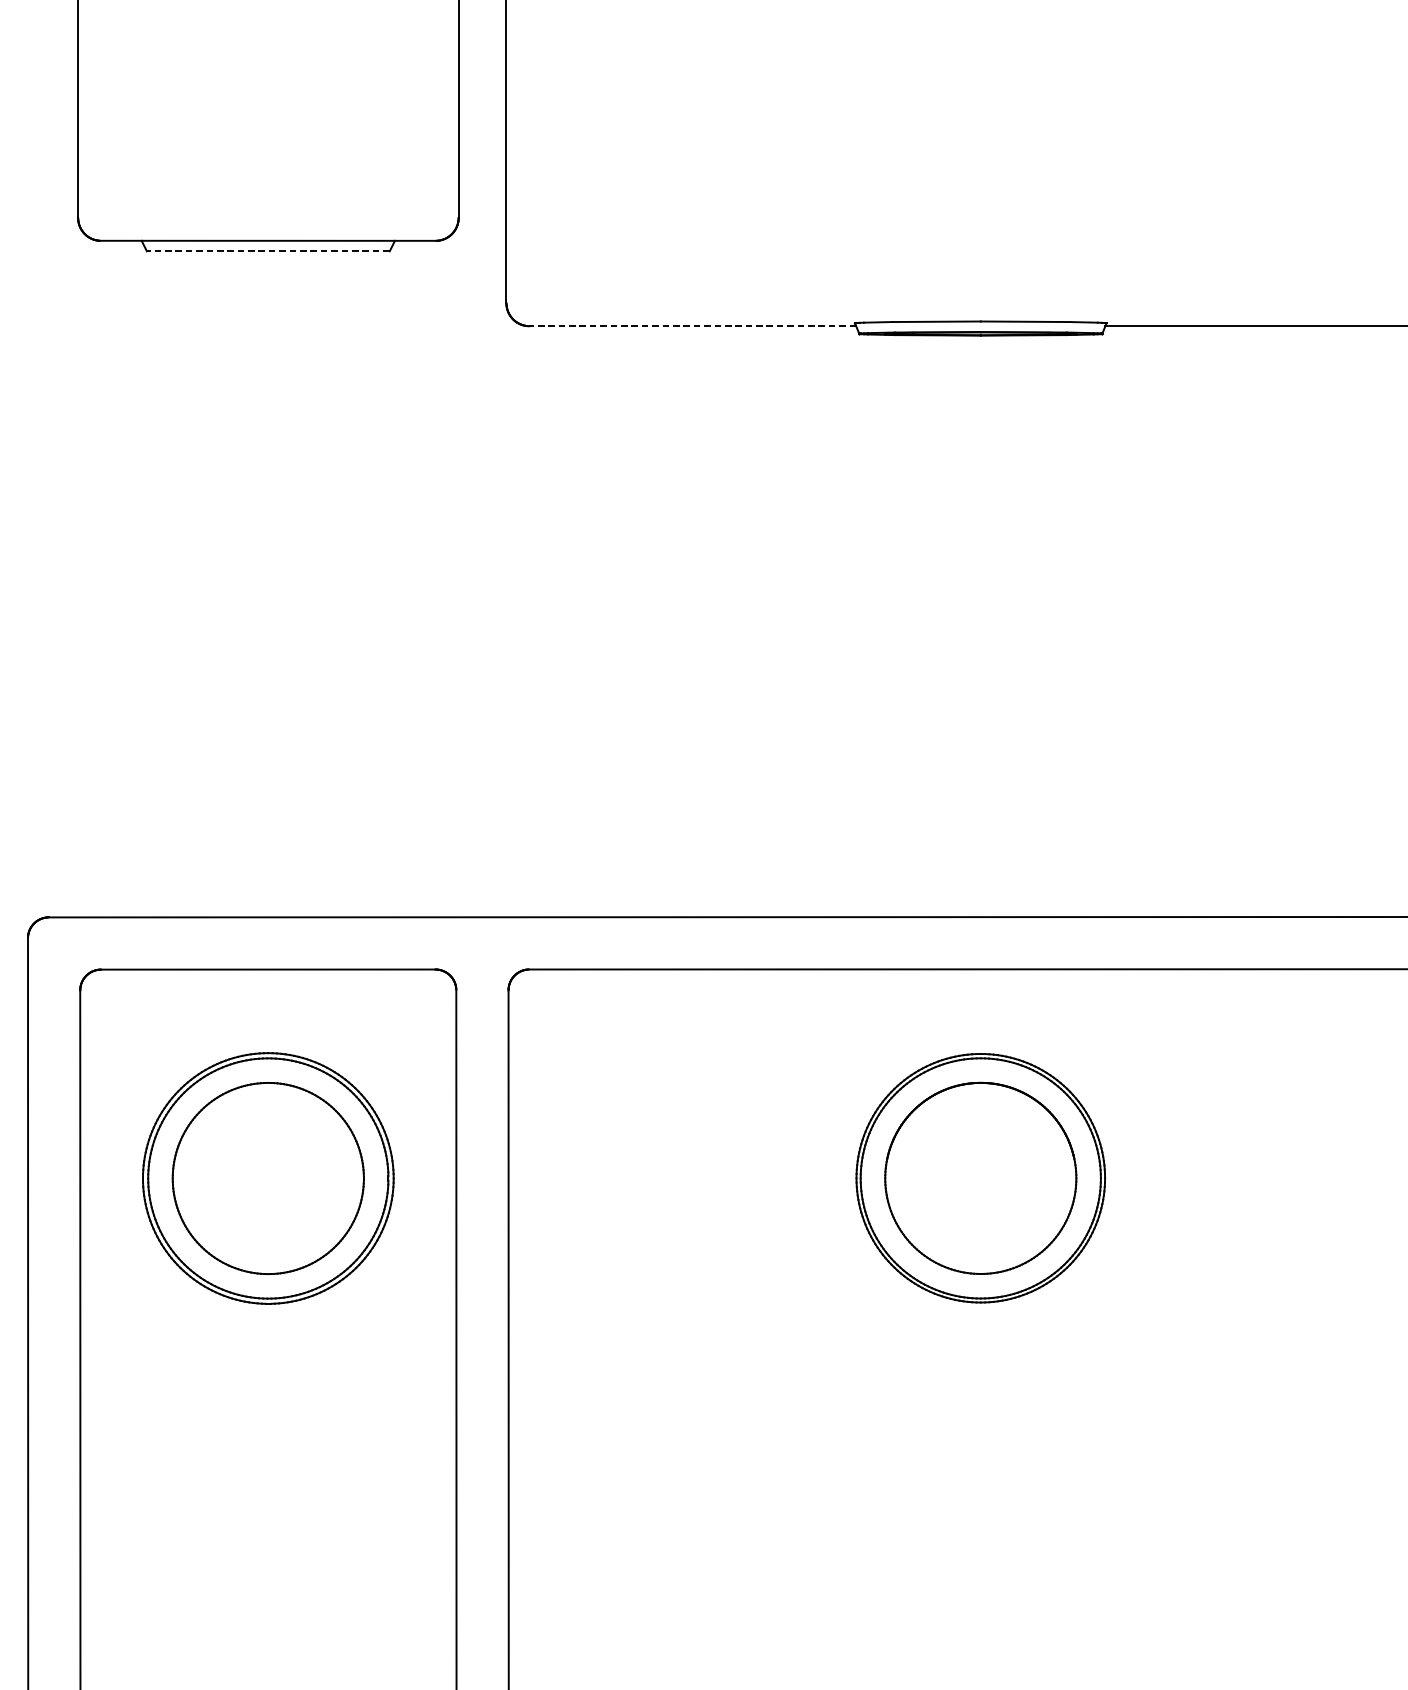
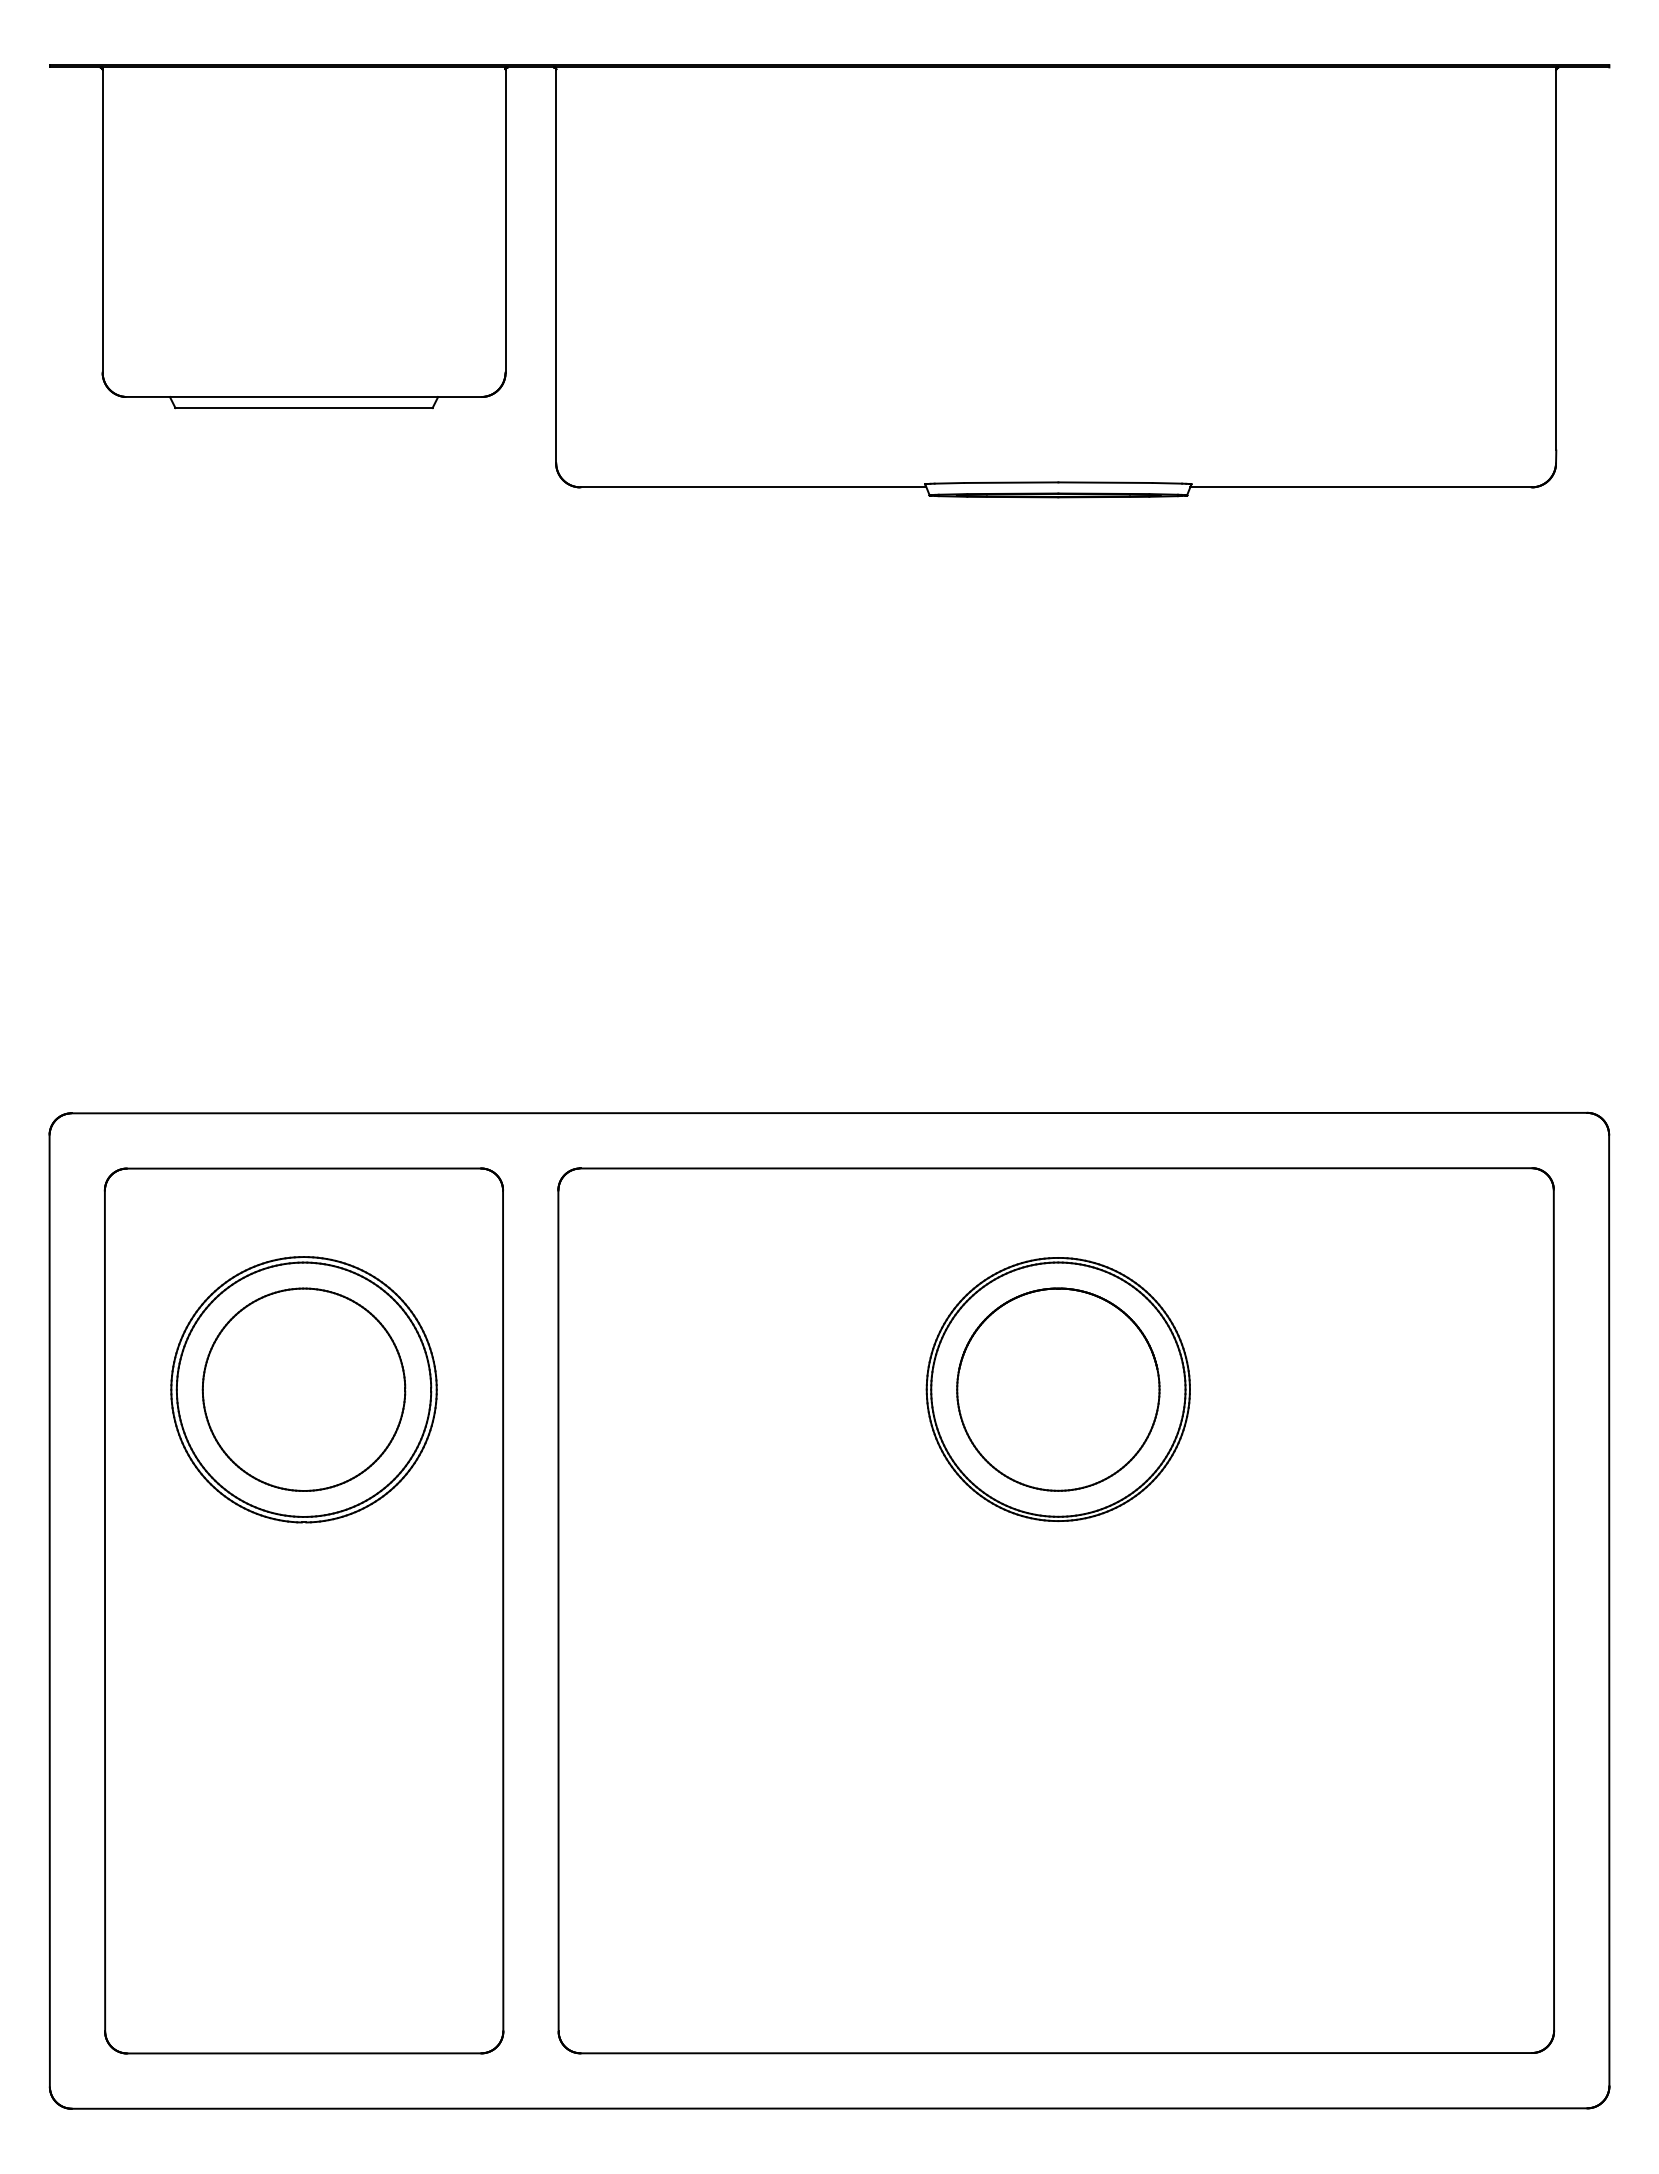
line: (268, 251) -> (304, 408), dashed -> solid
line: (692, 326) -> (753, 487), dashed -> solid

